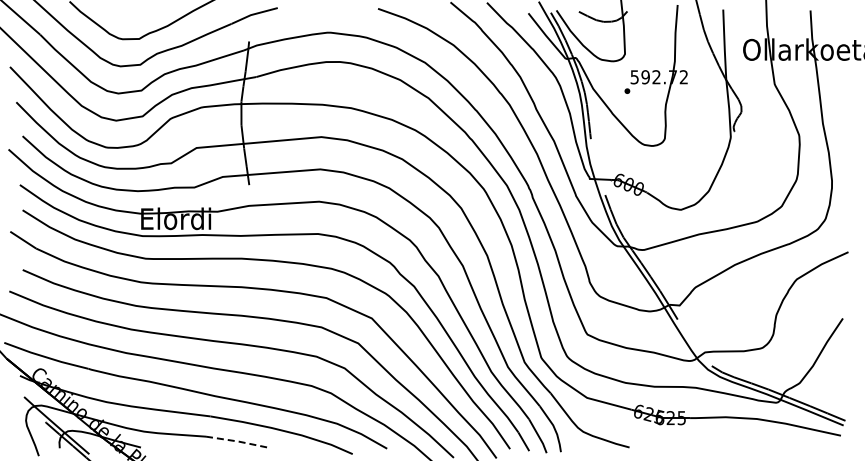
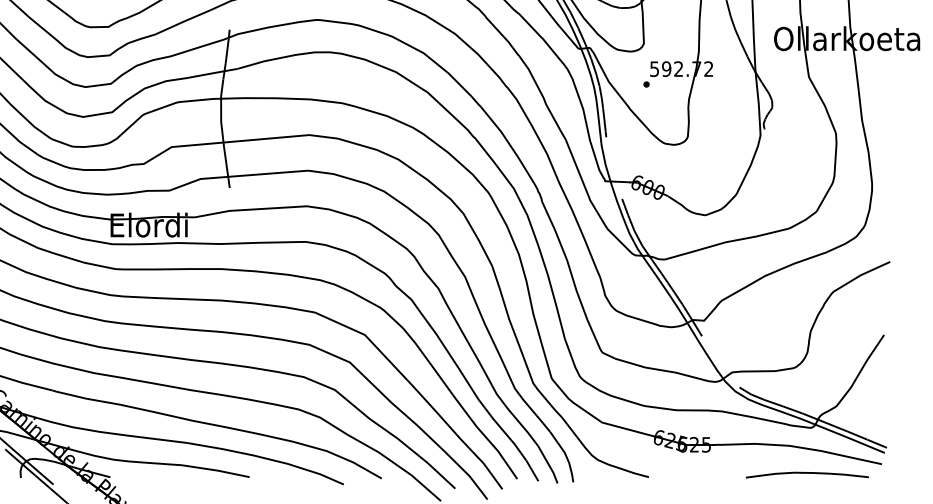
line: (237, 441) -> (216, 470), dashed -> solid
curve: (773, 444) -> (807, 473), added

